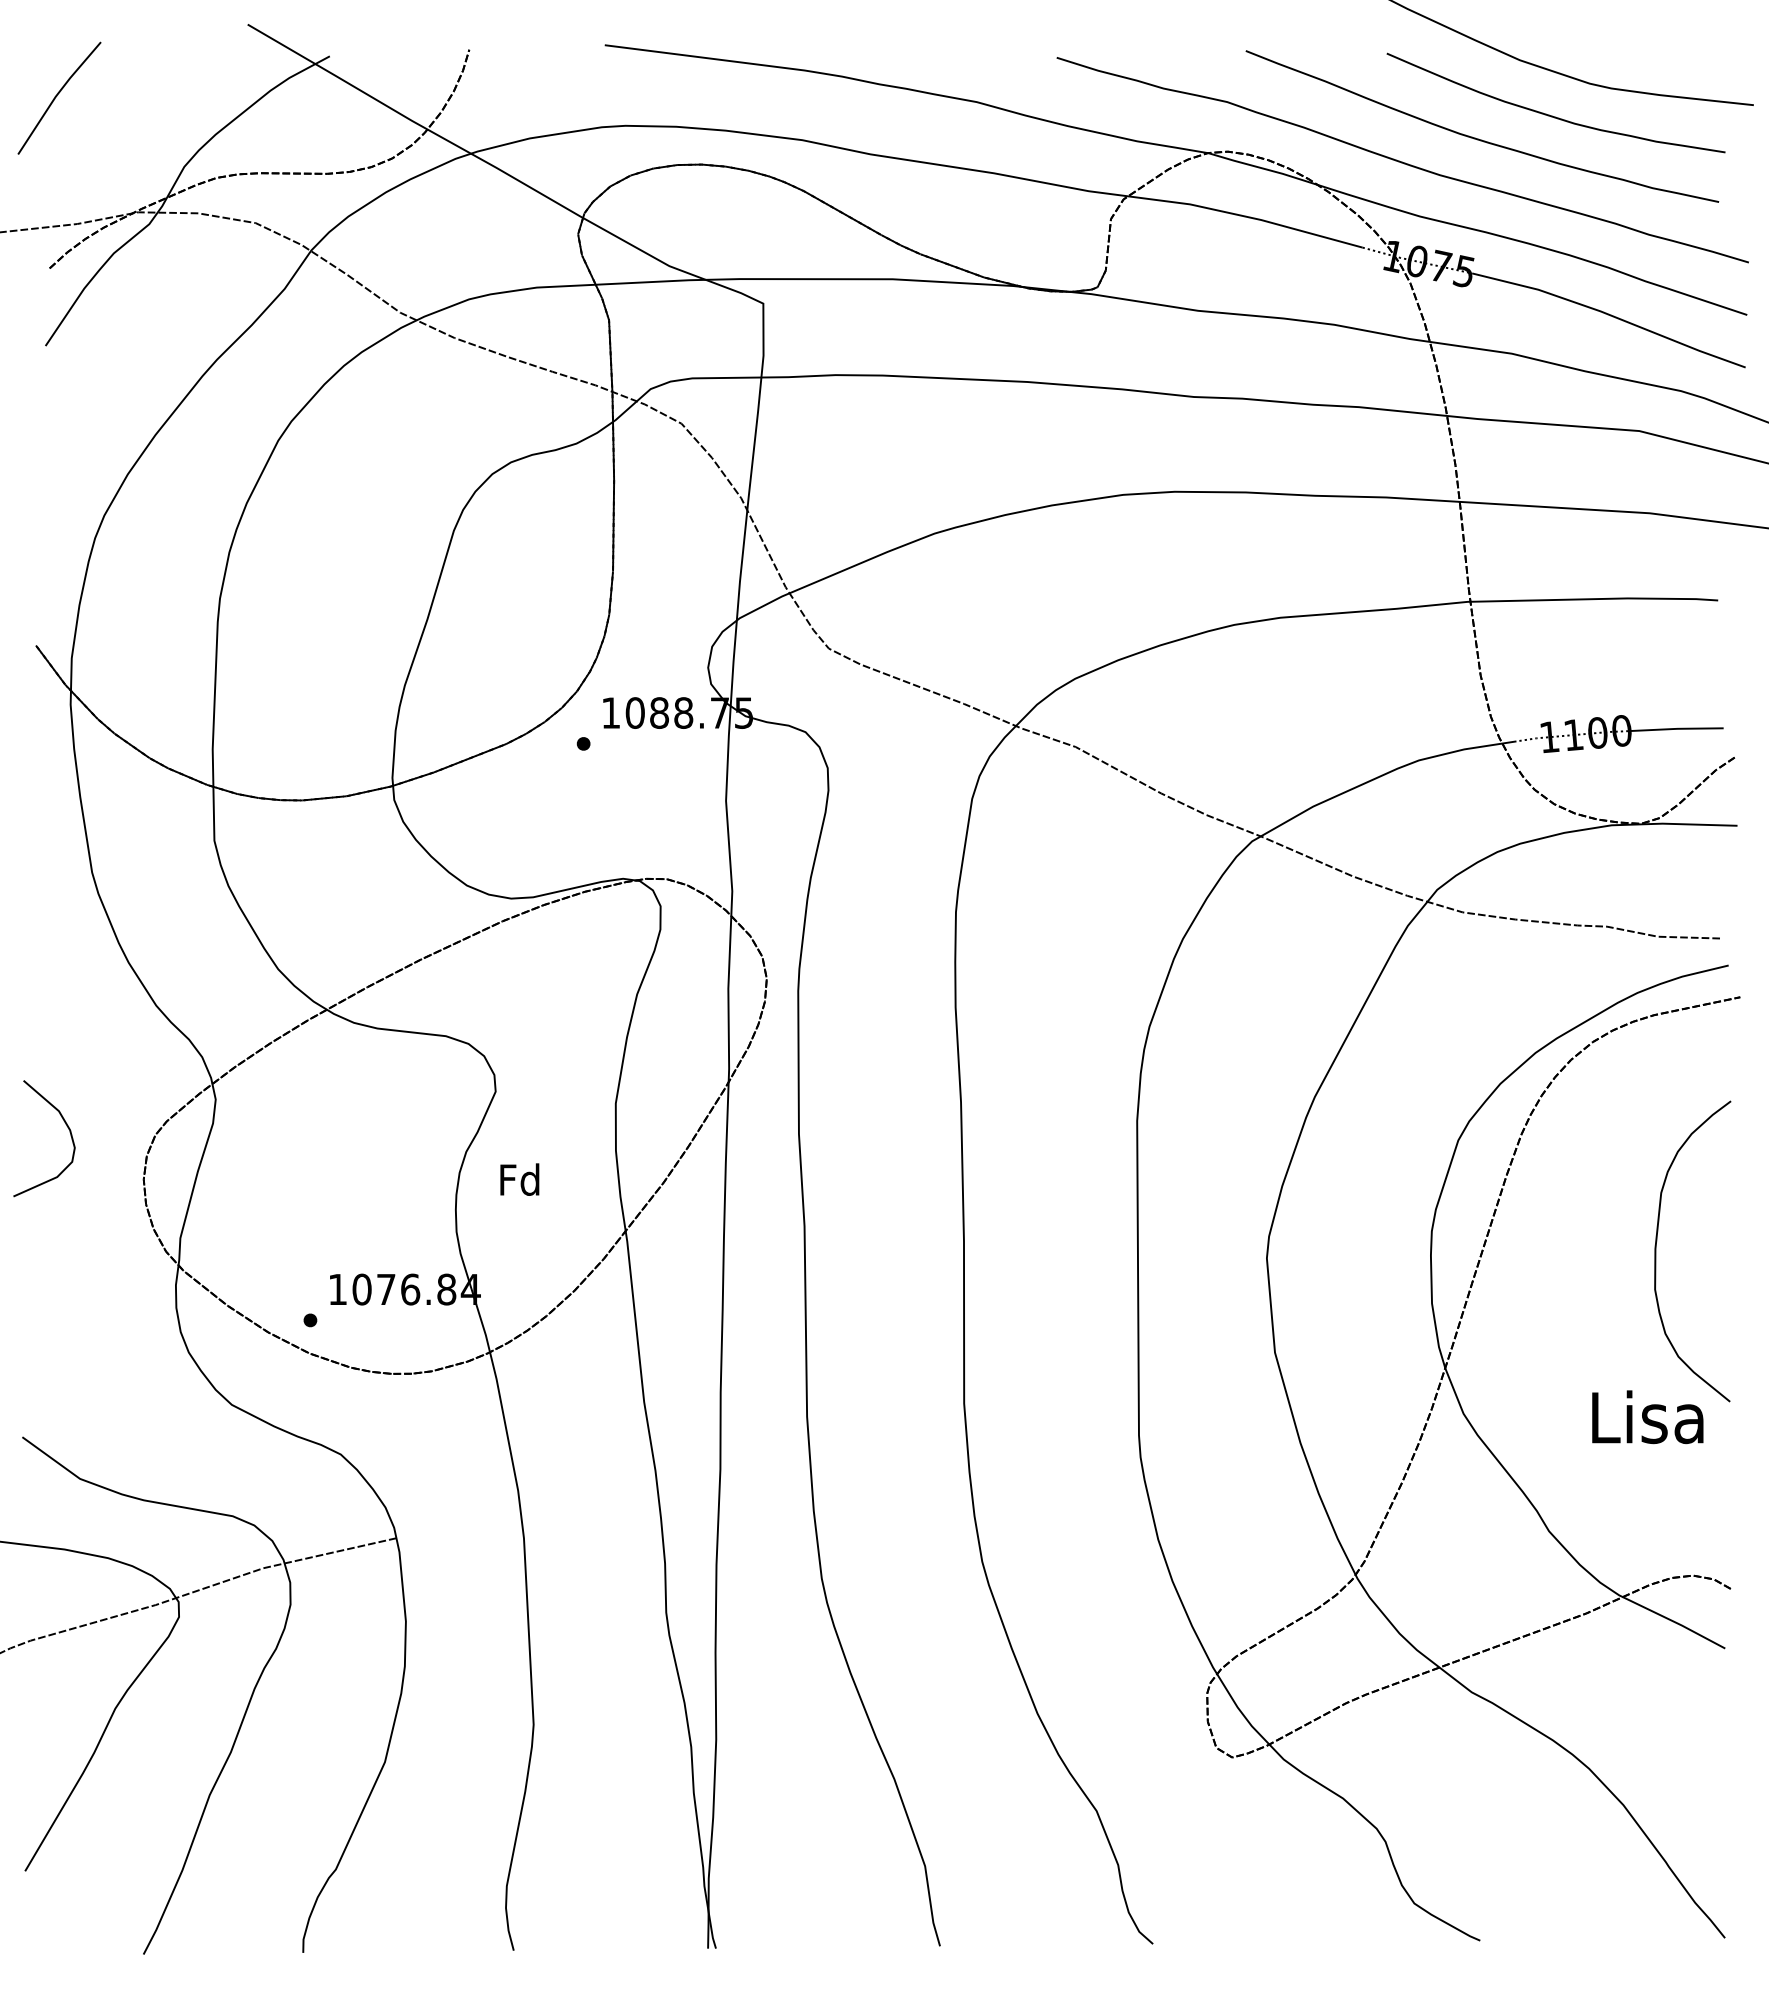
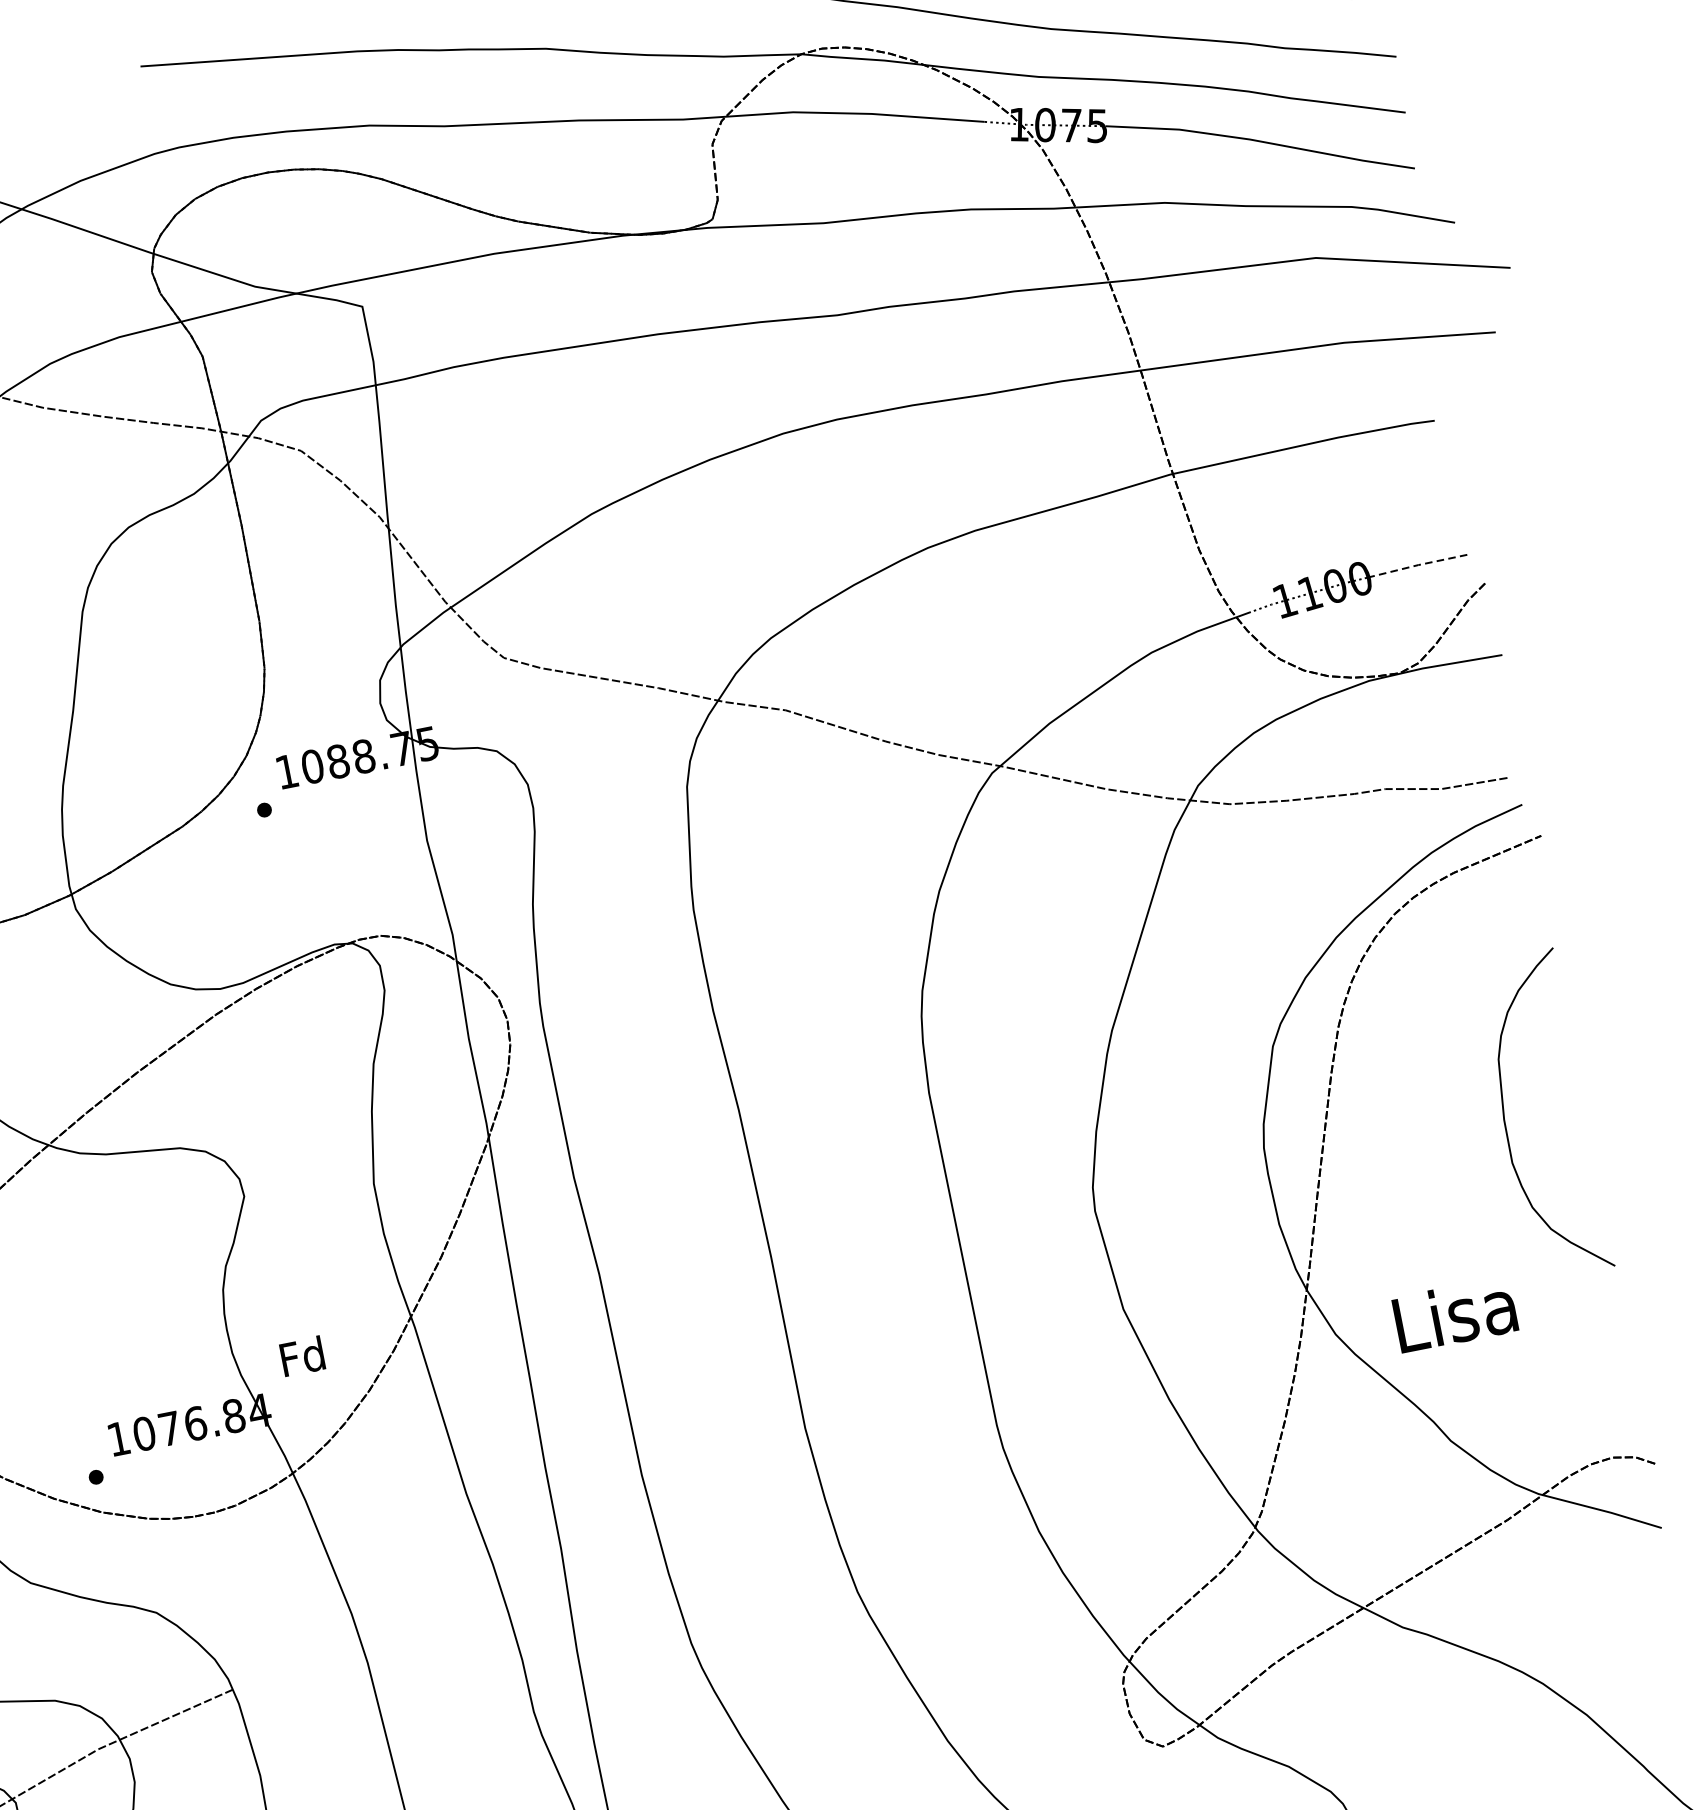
line: (1676, 728) -> (1417, 564), solid -> dashed
text: (519, 1179) -> (302, 1356), moved
text: (1647, 1417) -> (1454, 1314), moved

